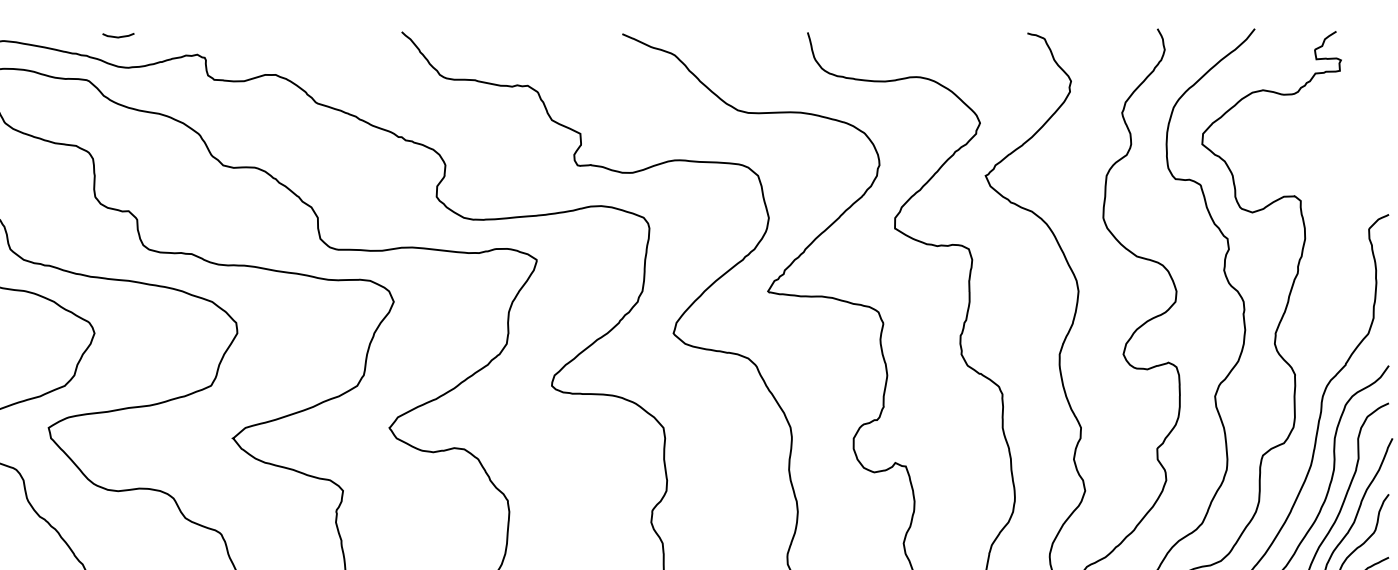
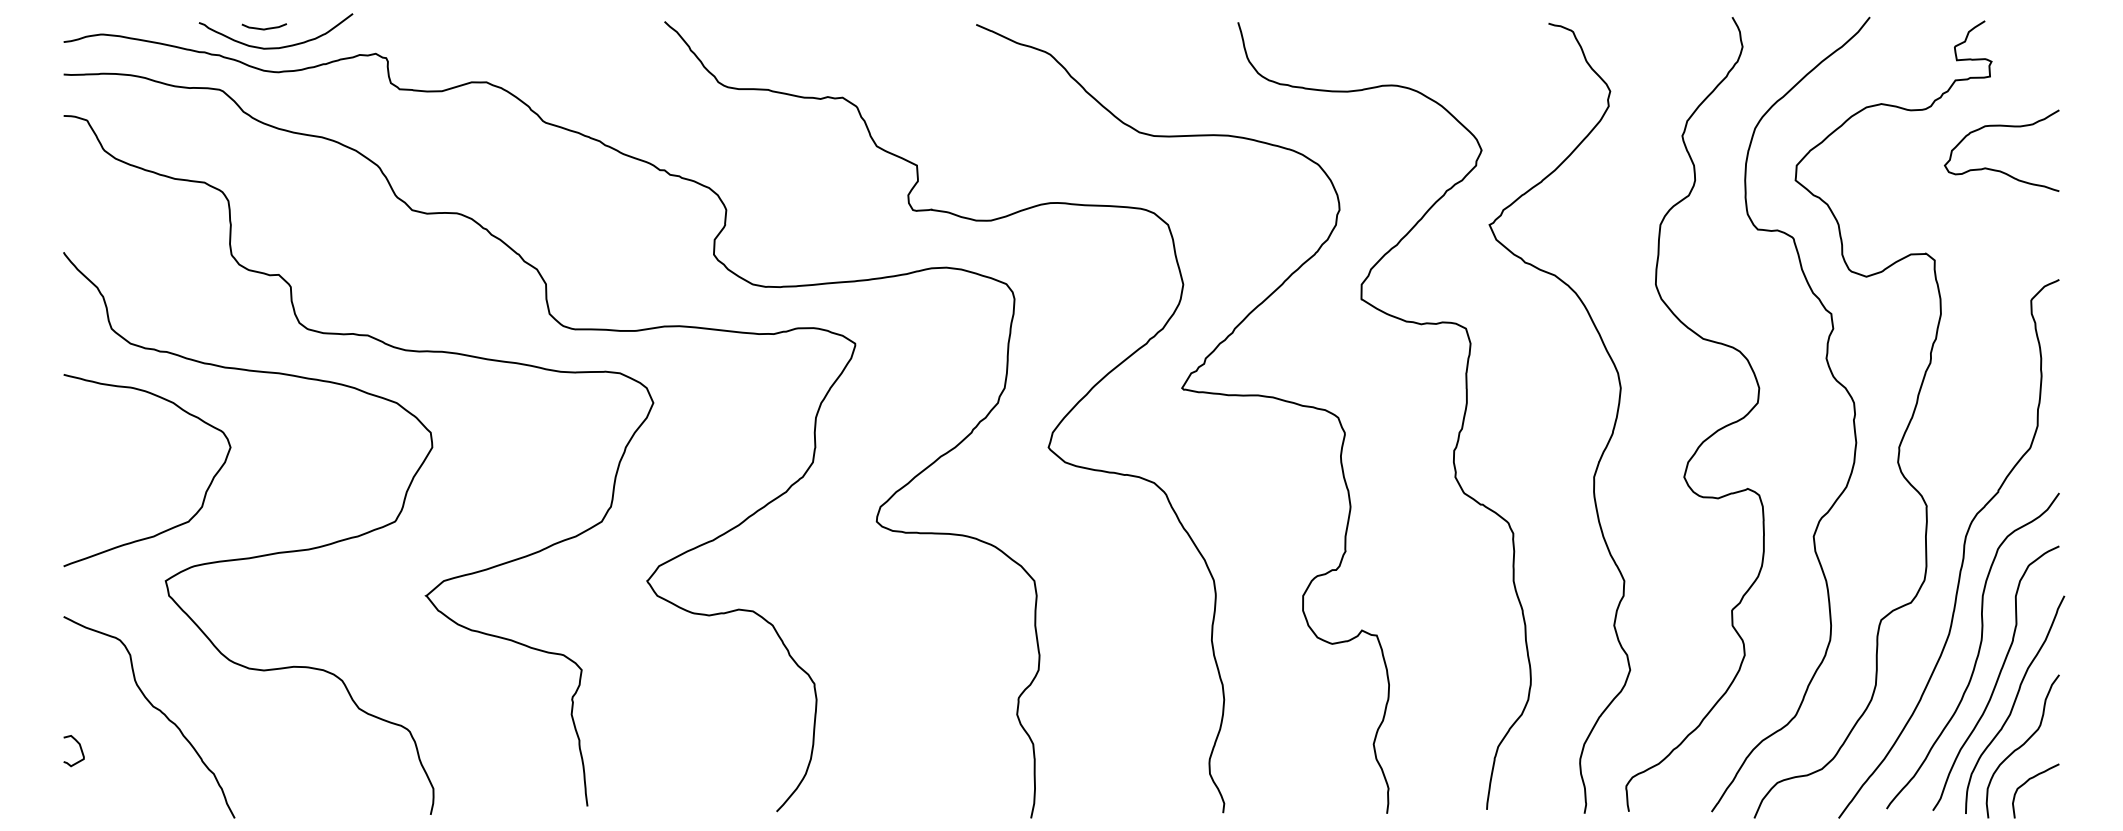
curve: (126, 50) -> (275, 47), added
curve: (1344, 136) -> (1996, 169), added

